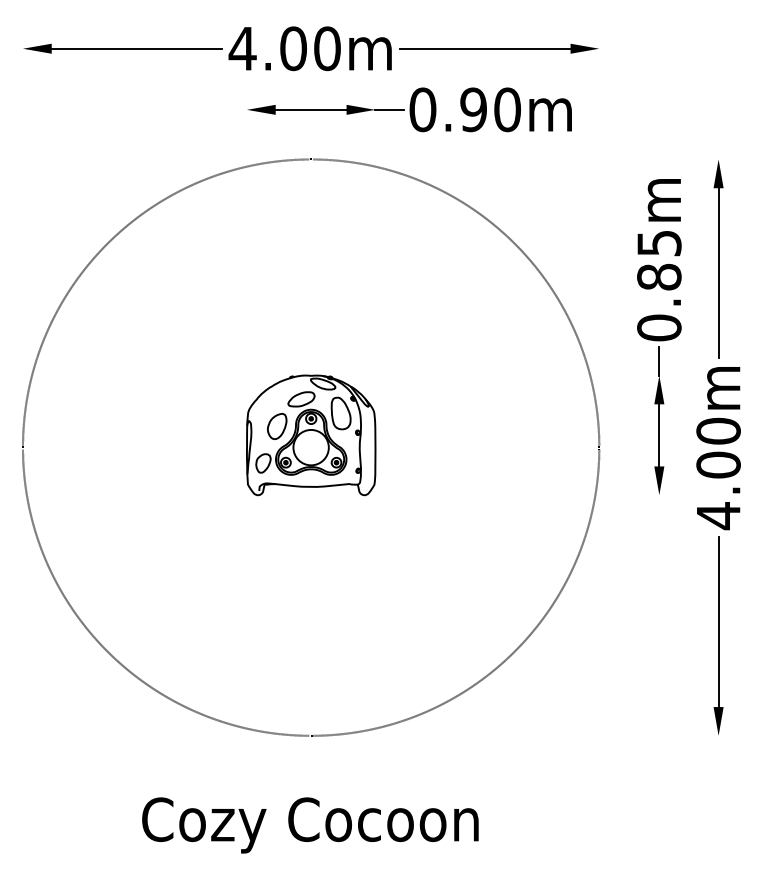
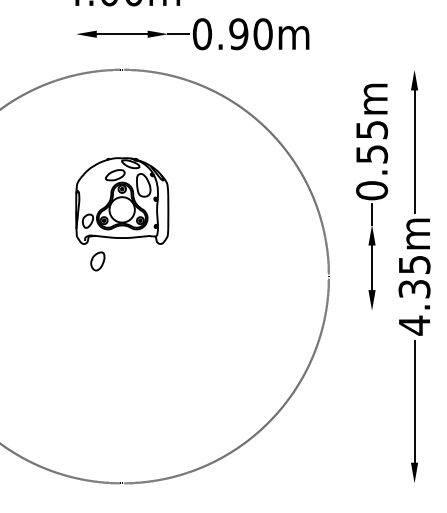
text: (659, 276) -> (372, 153), 0.85m -> 0.55m
part: (311, 435) -> (122, 201), moved
text: (718, 447) -> (414, 276), 4.00m -> 4.35m

